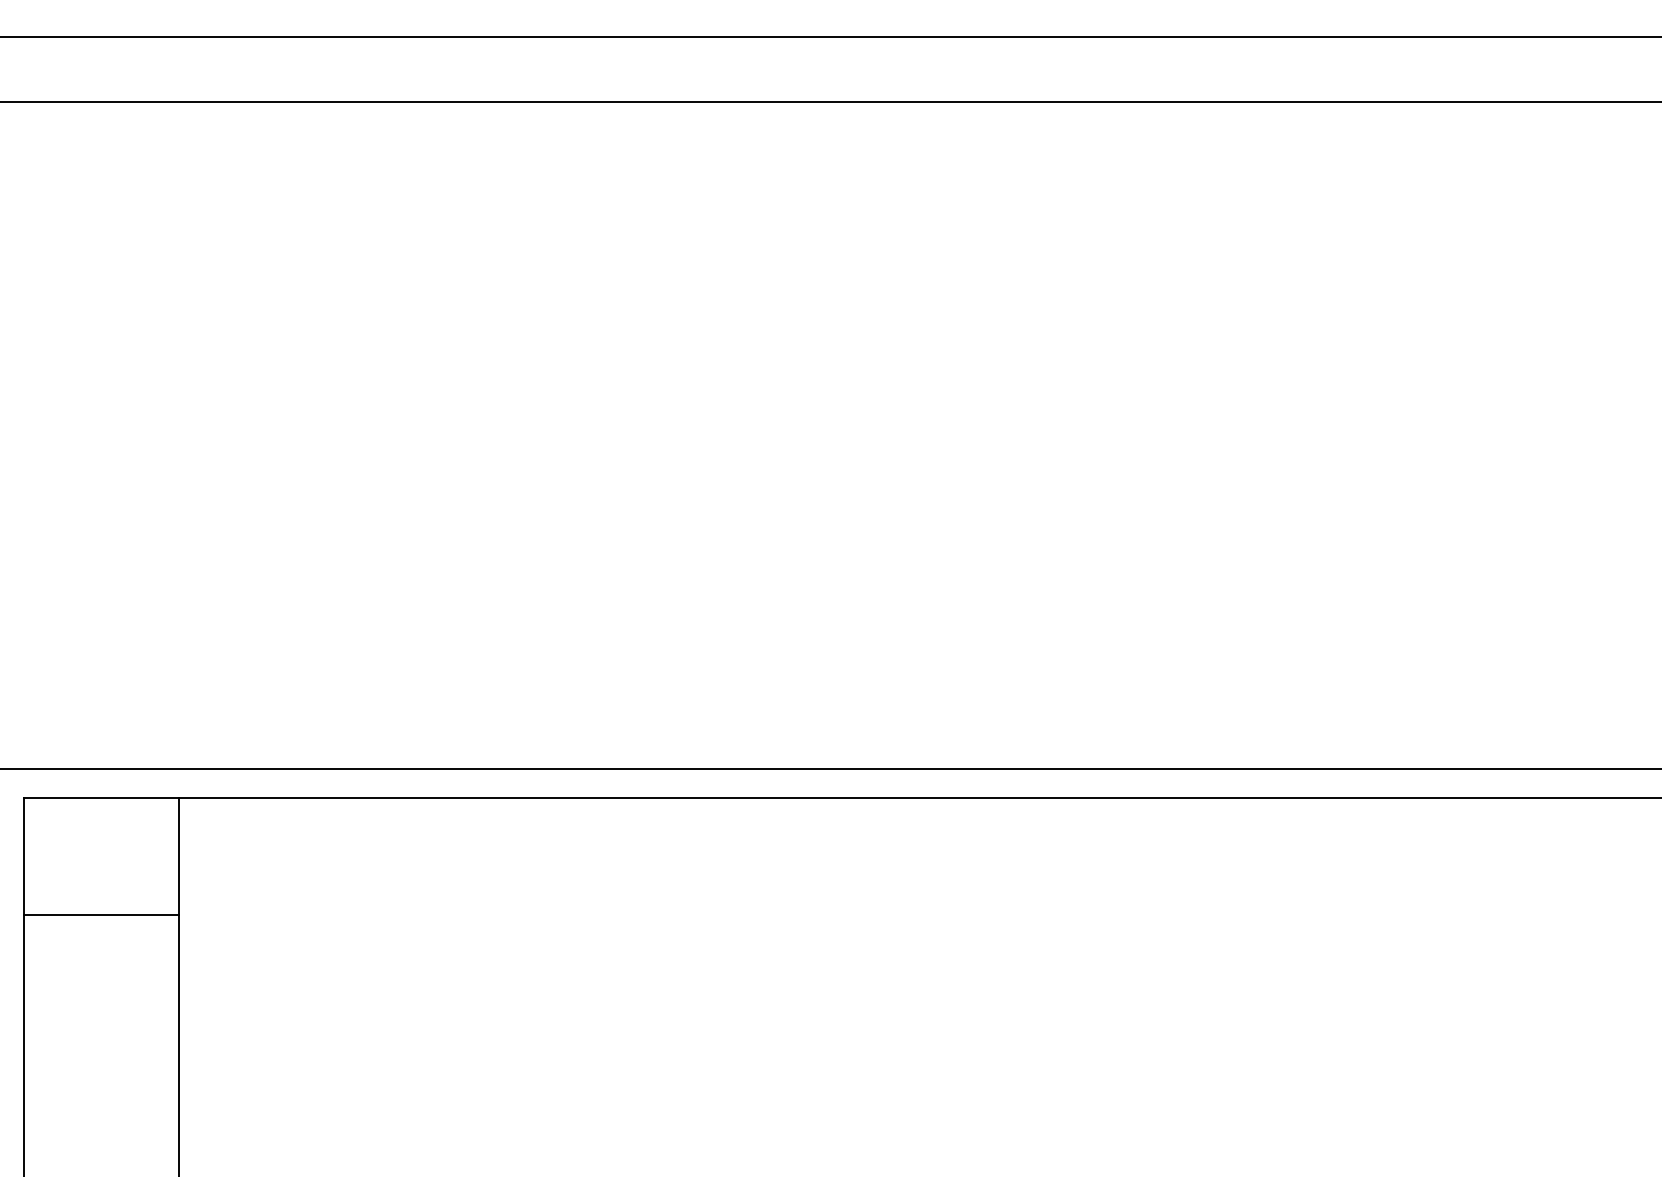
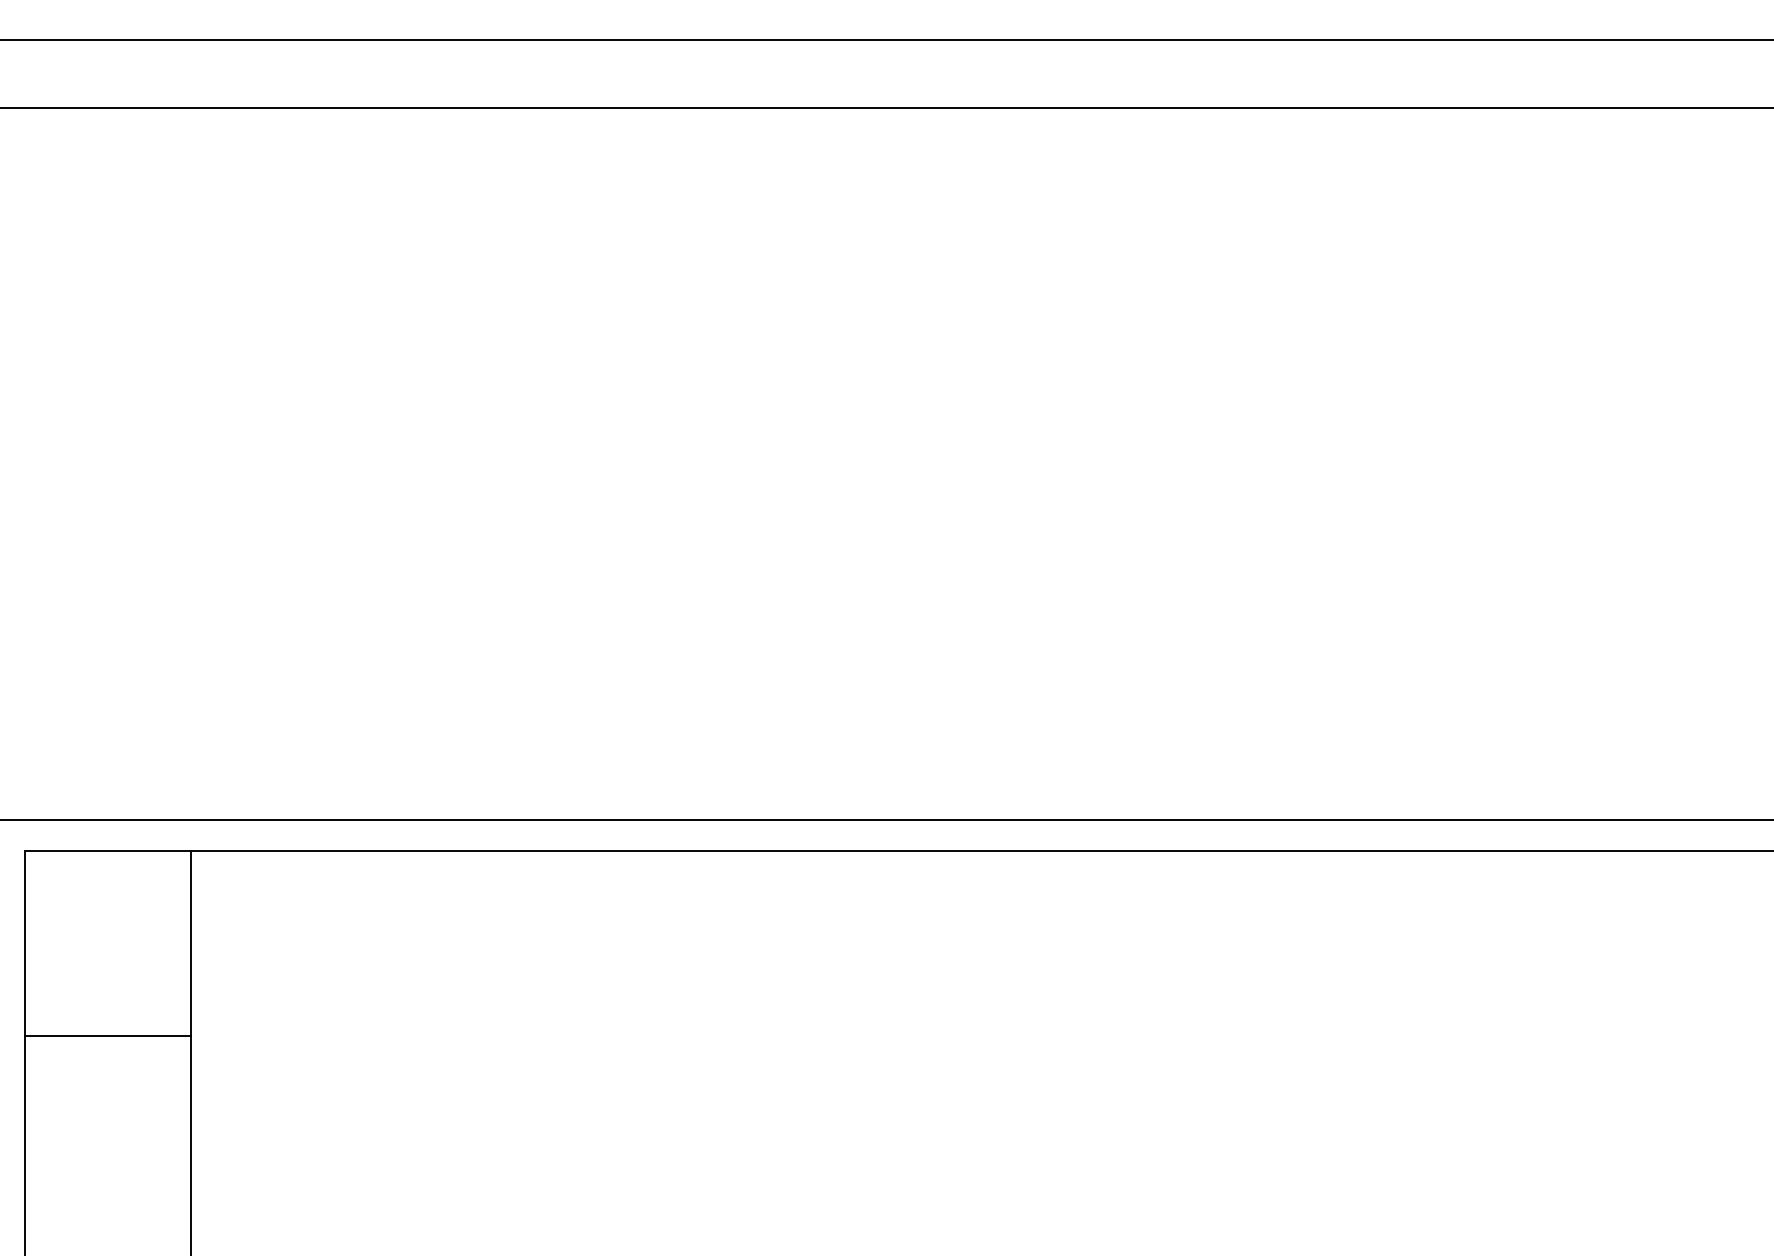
line: (100, 914) -> (107, 1035), moved

